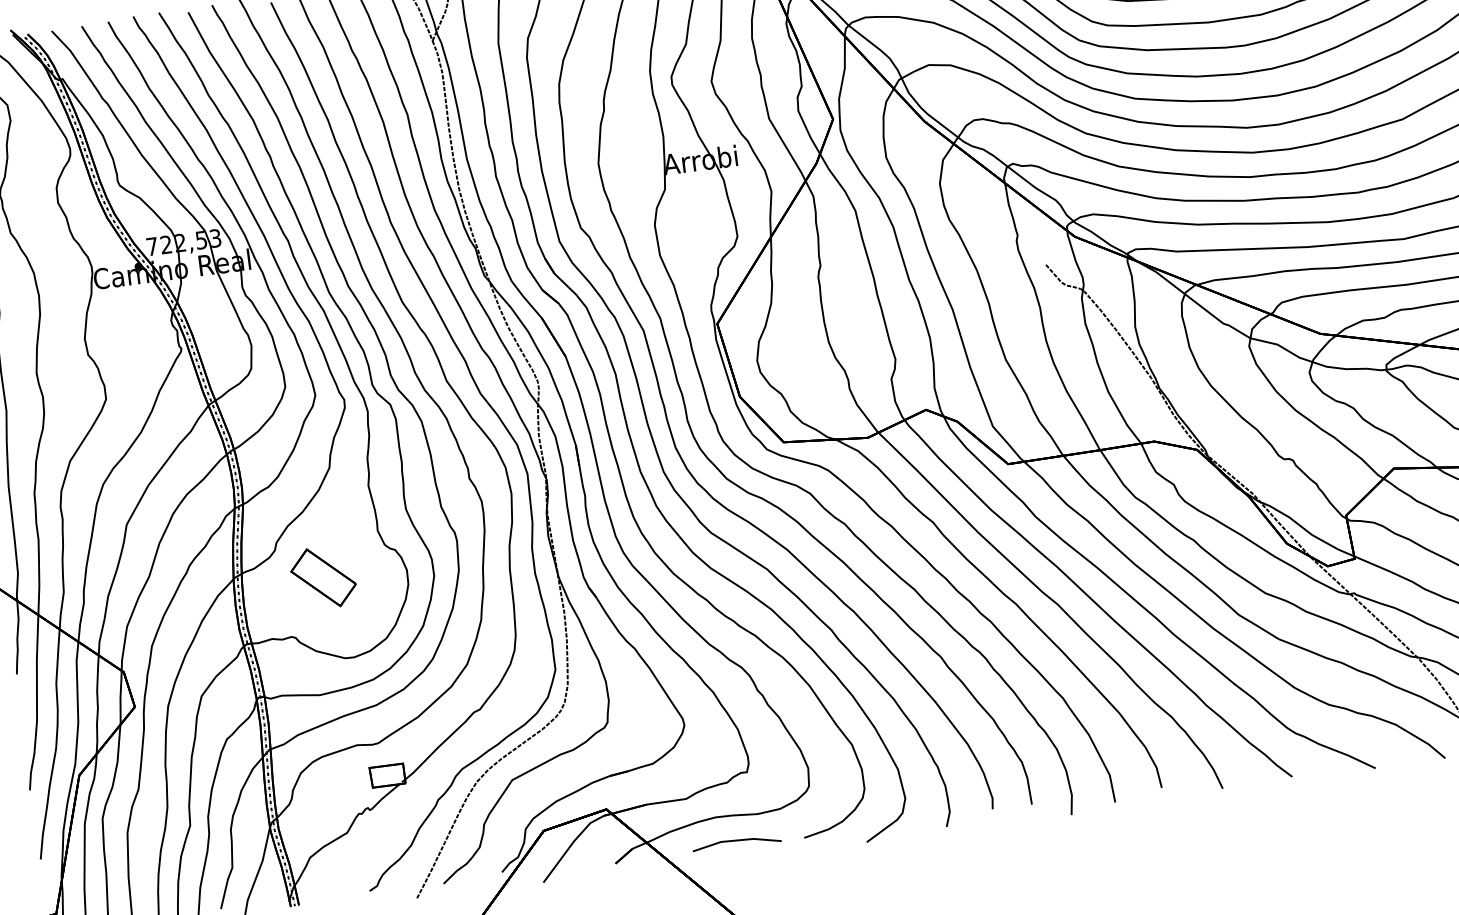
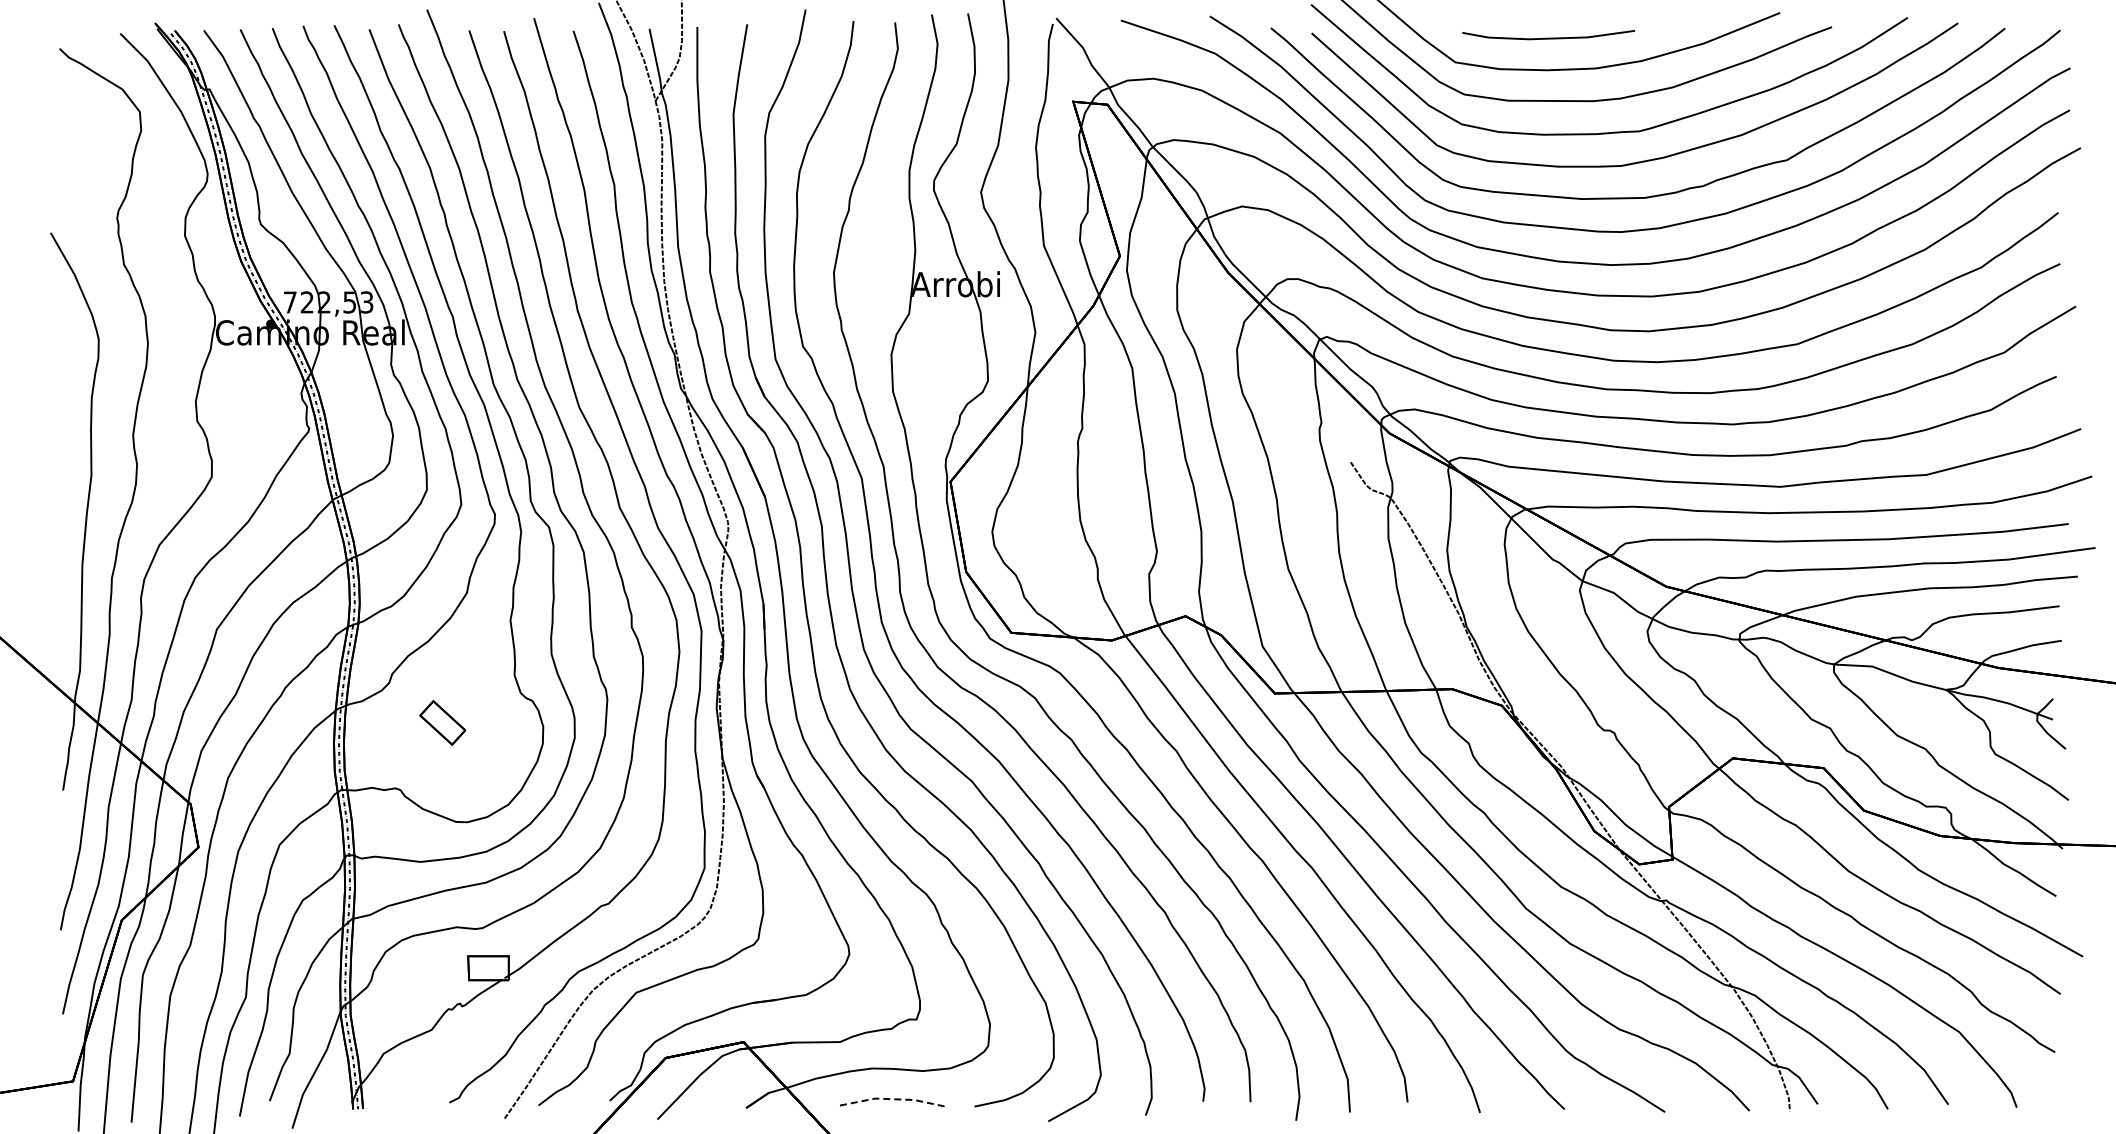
part: (323, 577) -> (442, 722), size x0.6
line: (736, 840) -> (893, 1099), solid -> dashed

